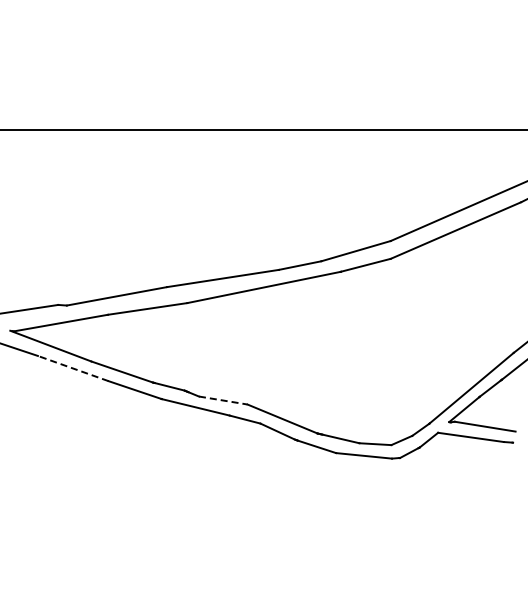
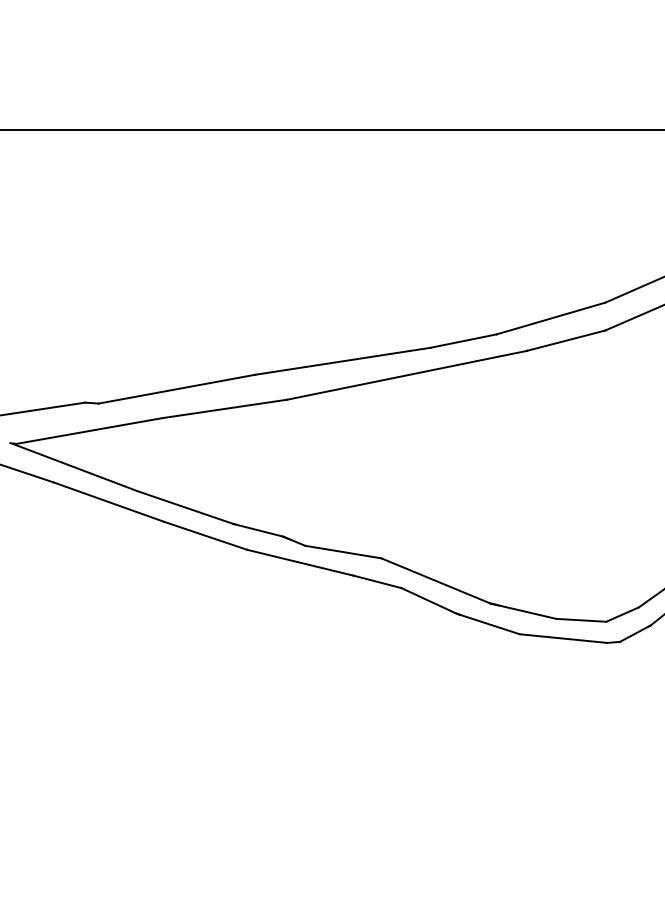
line: (73, 368) -> (109, 502), dashed -> solid
line: (223, 400) -> (343, 552), dashed -> solid

